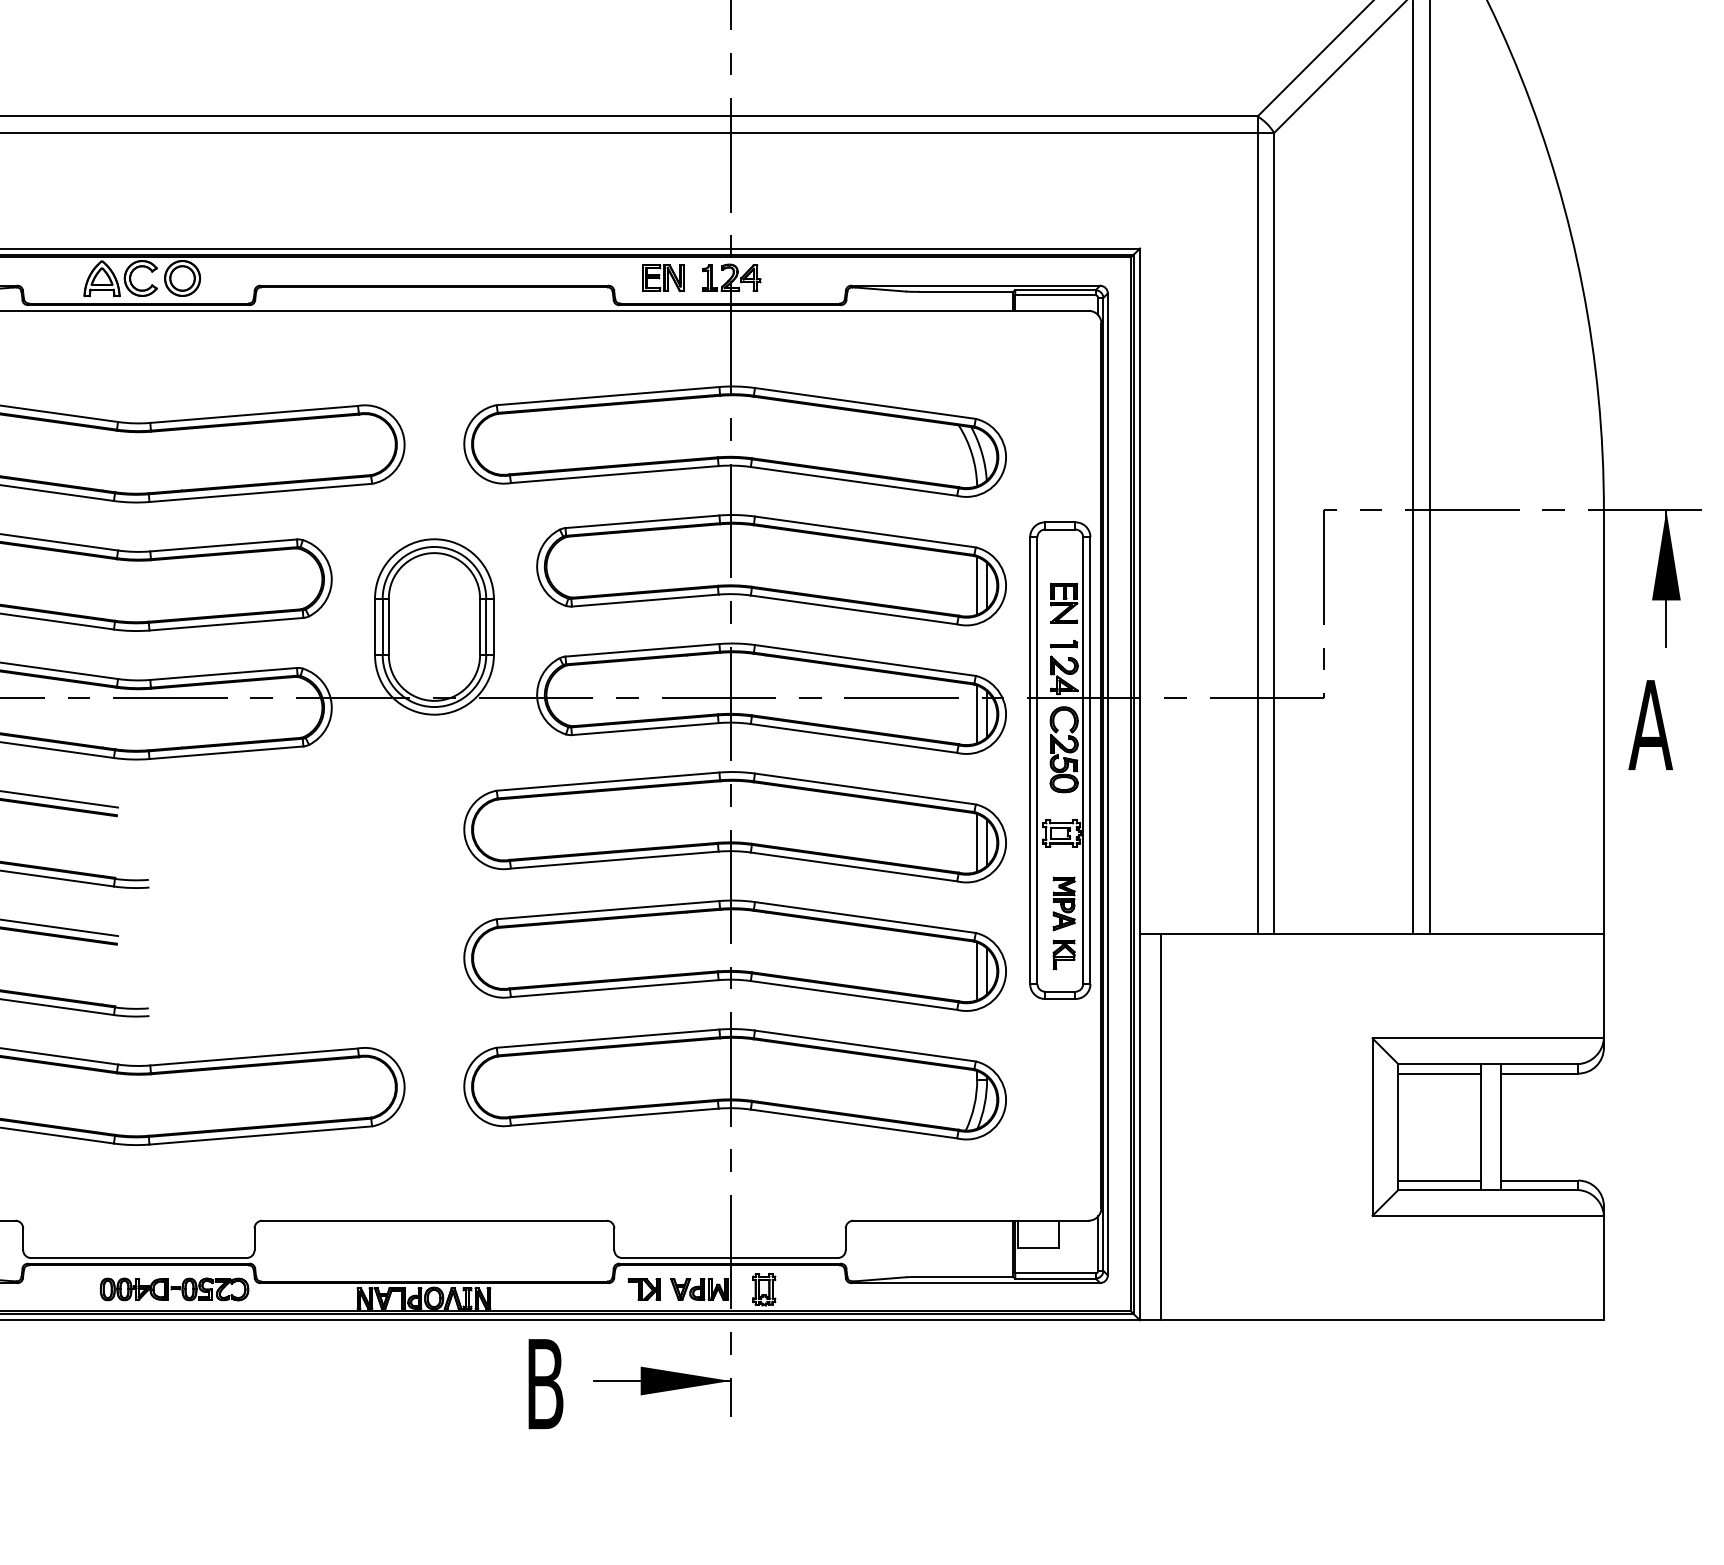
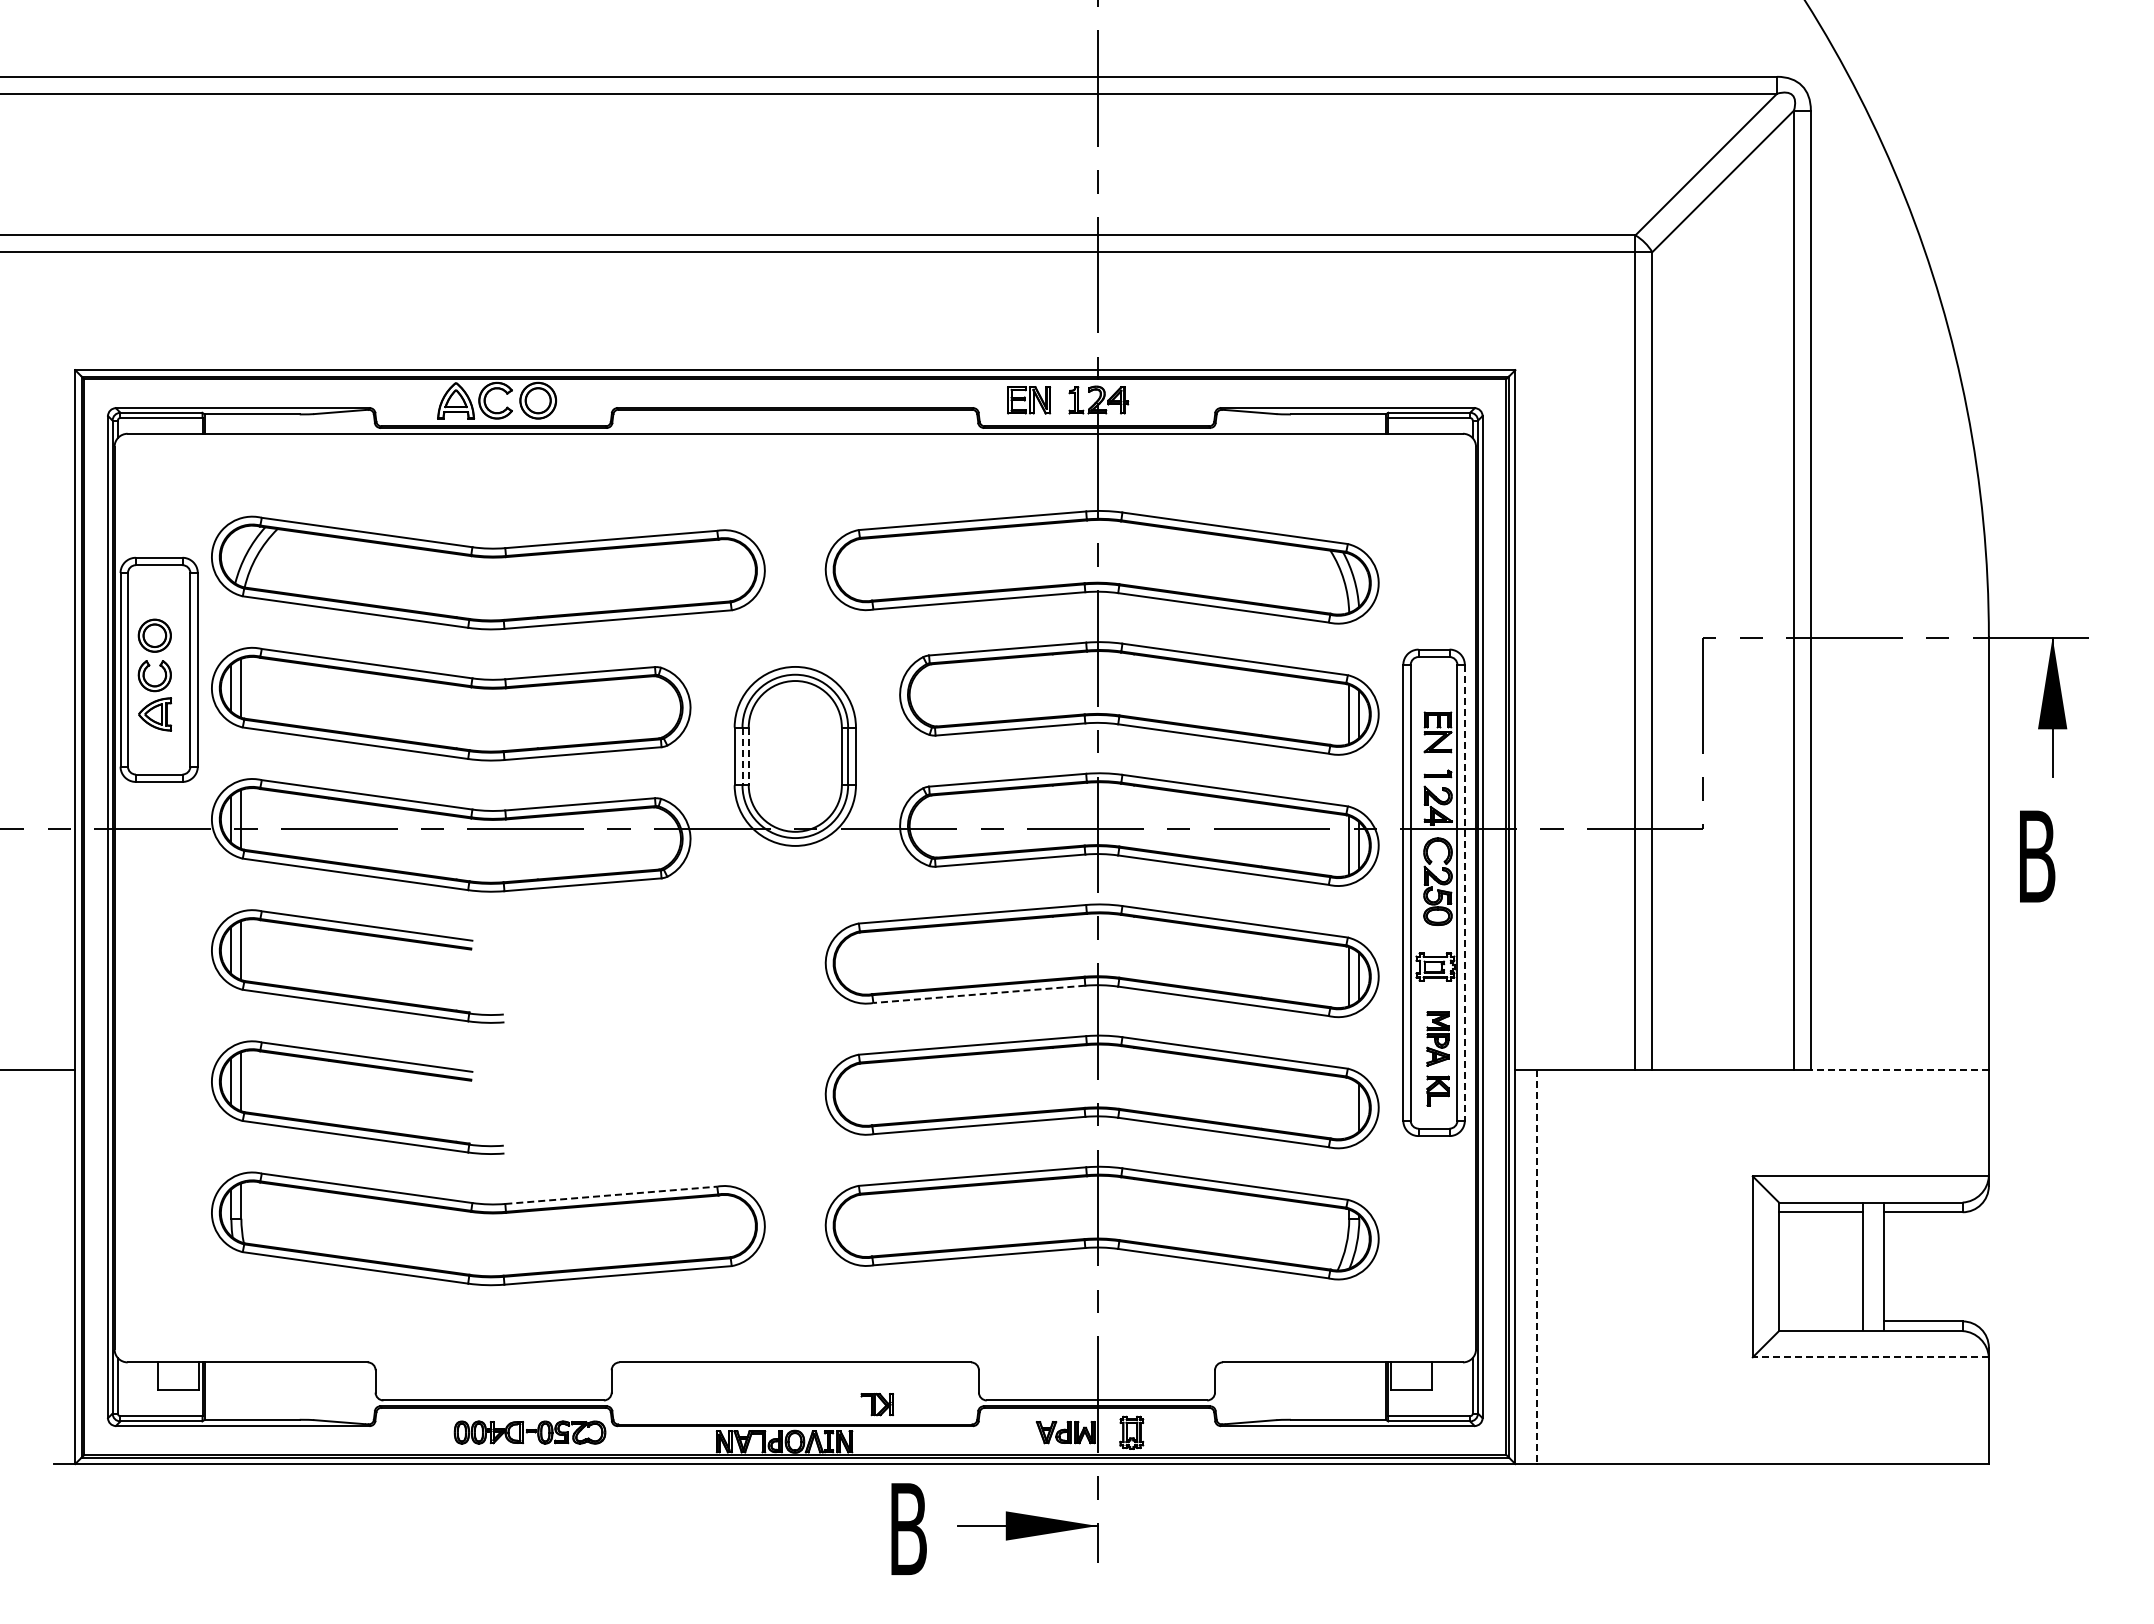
line: (382, 627) -> (742, 756), solid -> dashed
line: (388, 627) -> (748, 756), solid -> dashed
text: (1650, 725) -> (2036, 856), A -> B
line: (1090, 760) -> (1464, 892), solid -> dashed
line: (613, 860) -> (978, 994), solid -> dashed
line: (1516, 934) -> (1899, 1070), solid -> dashed
line: (977, 970) -> (1349, 1107), removed
line: (254, 1057) -> (611, 1195), solid -> dashed
line: (1160, 1126) -> (1536, 1266), solid -> dashed
line: (1438, 1180) -> (1820, 1321), removed
line: (1487, 1215) -> (1870, 1357), solid -> dashed
part: (643, 1289) -> (876, 1404), moved

